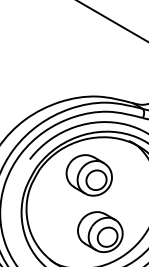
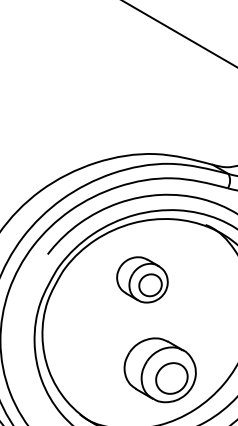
part: (88, 175) -> (141, 280), size x0.7

